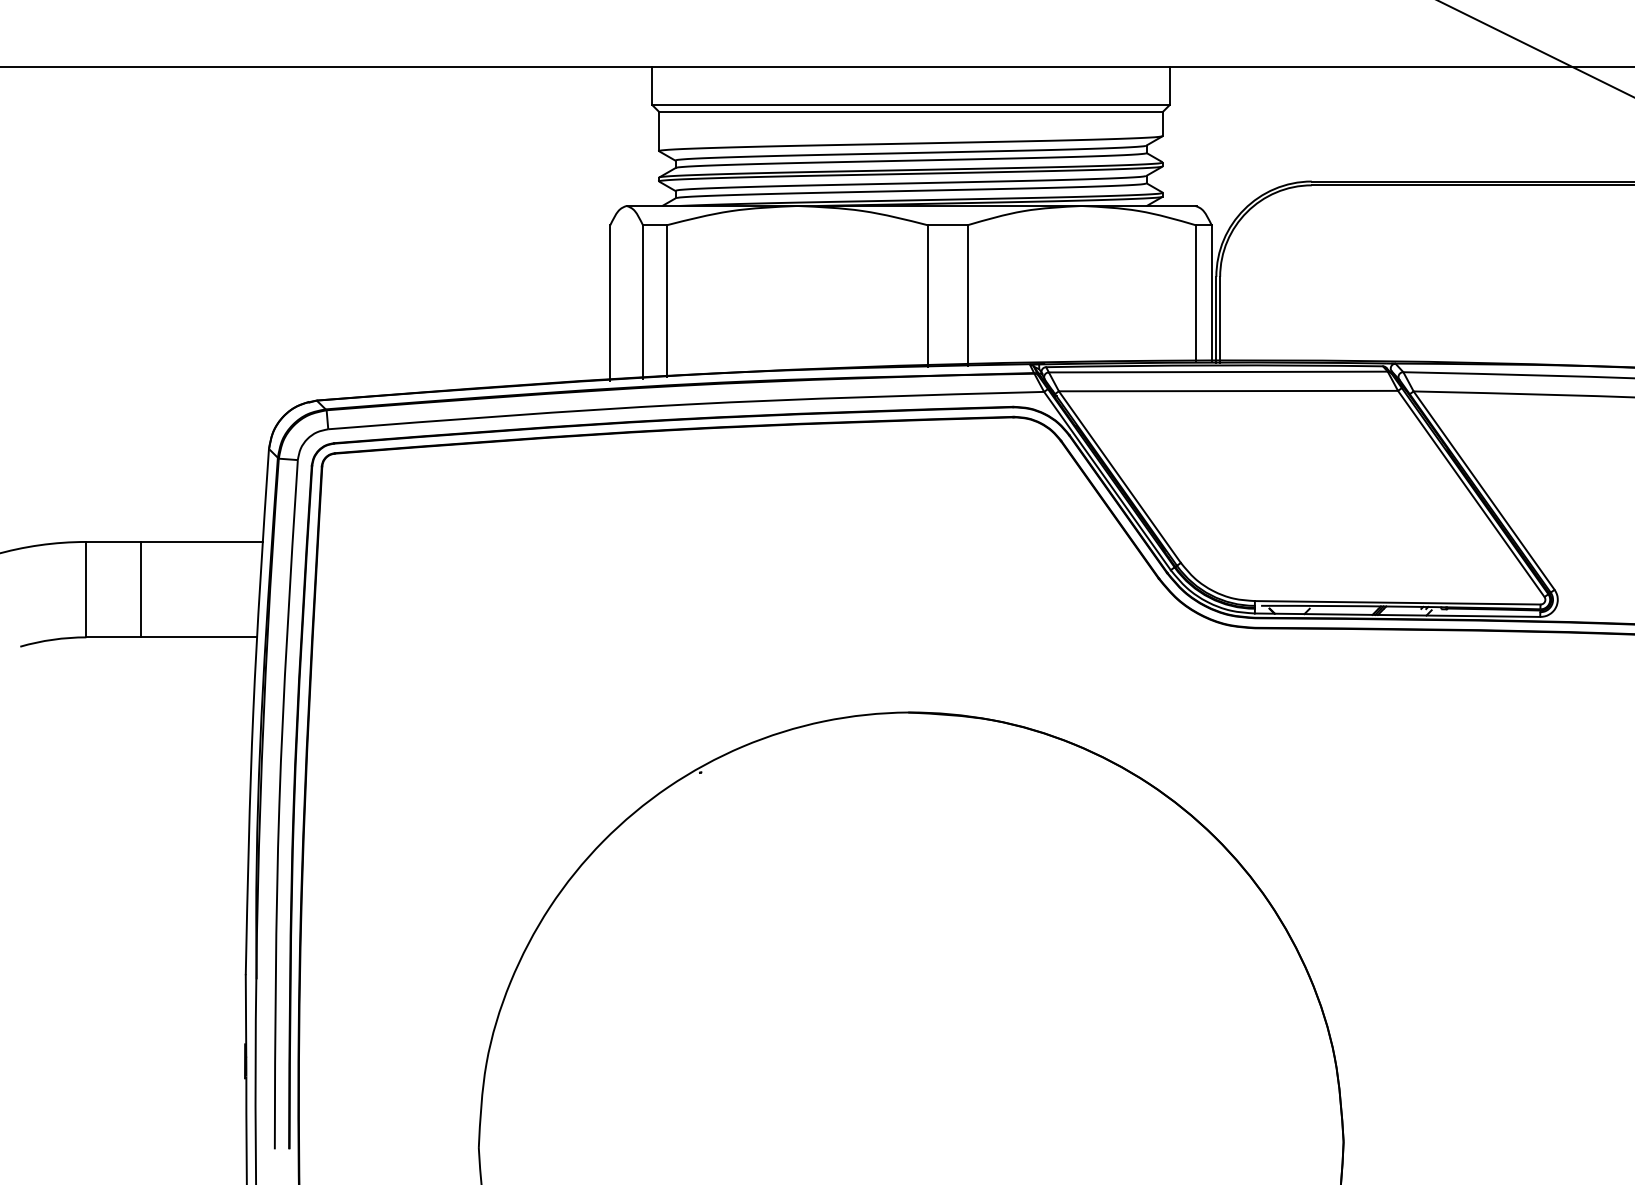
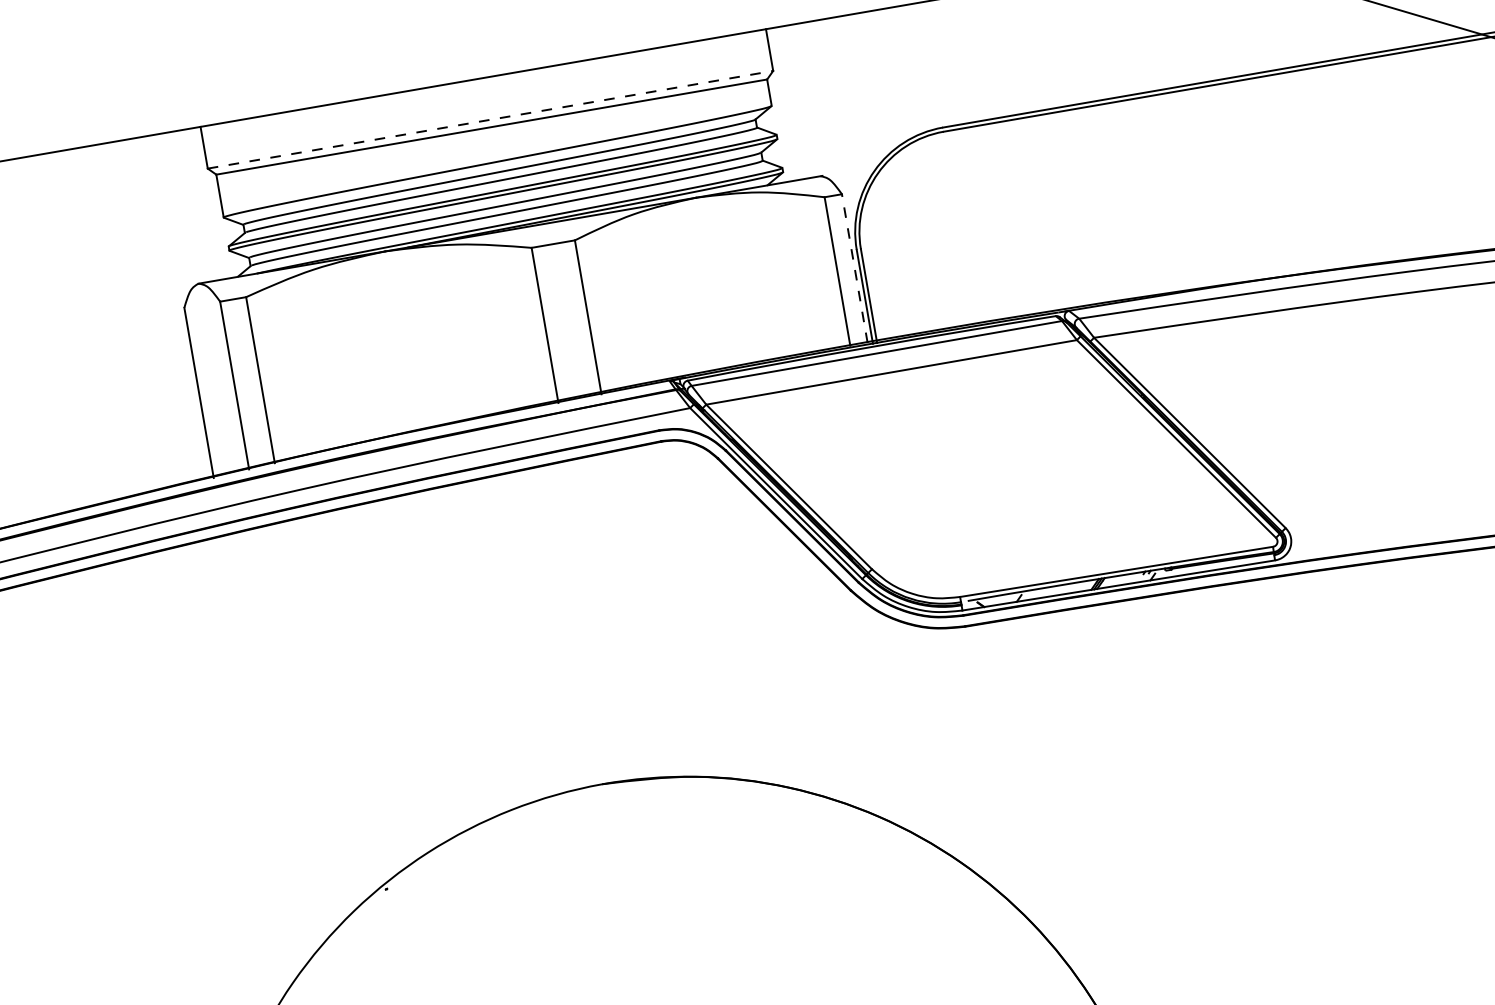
line: (911, 105) -> (491, 120), solid -> dashed
line: (1211, 292) -> (854, 267), solid -> dashed

